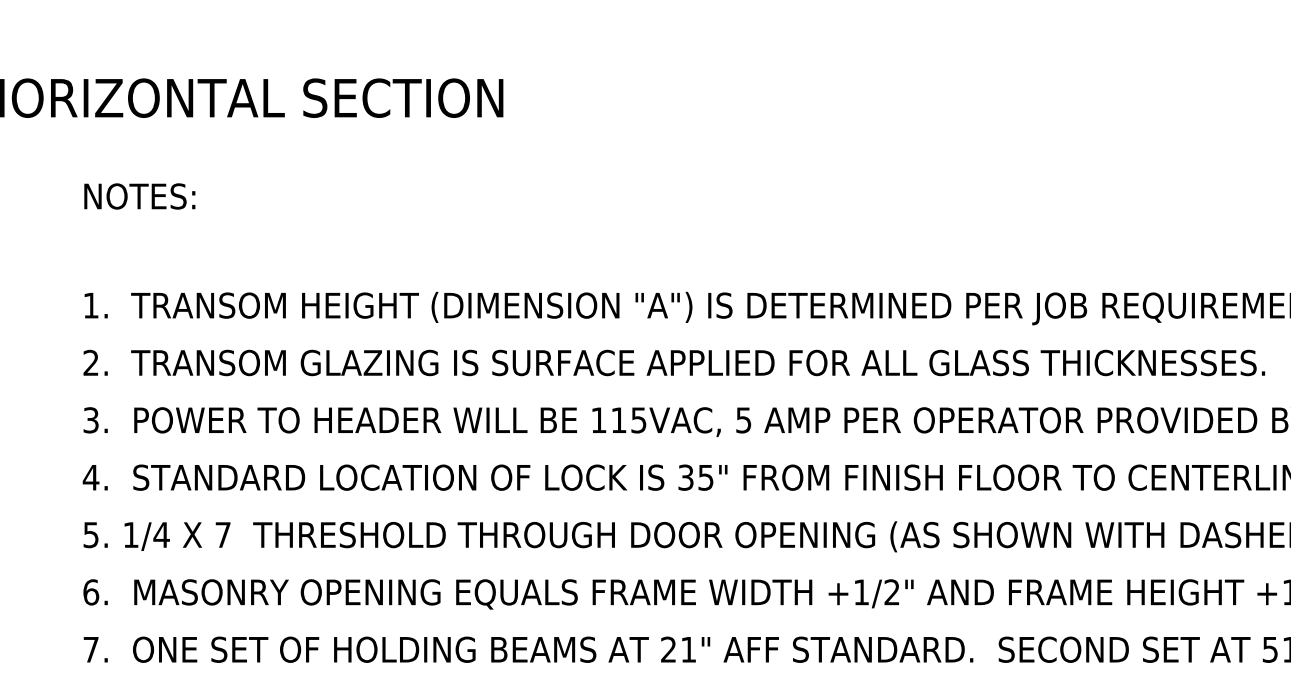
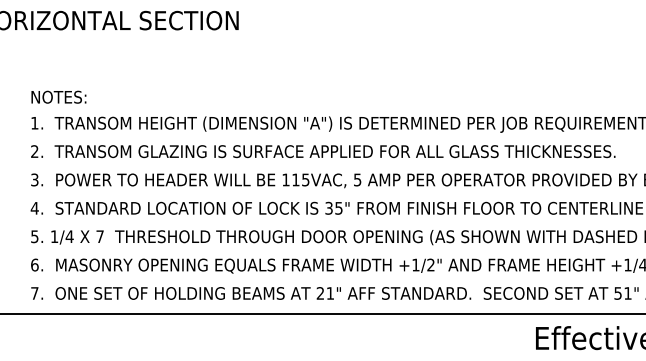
text: (138, 194) -> (58, 96), moved

